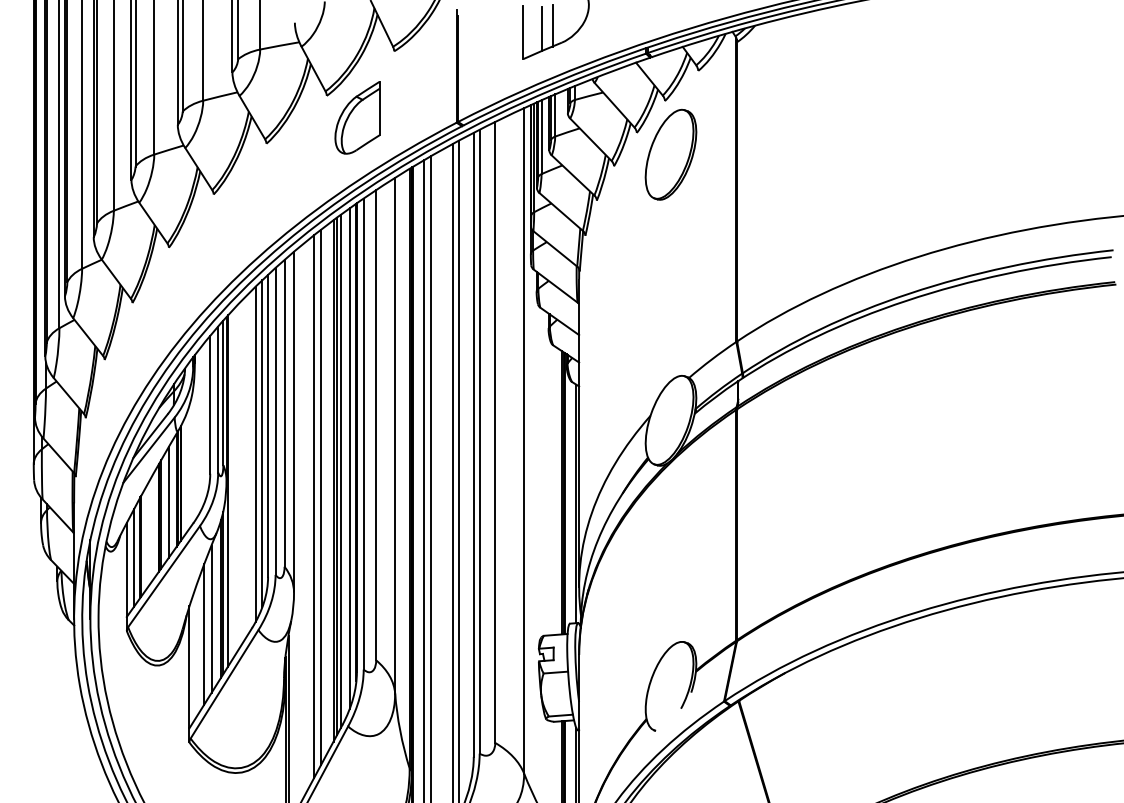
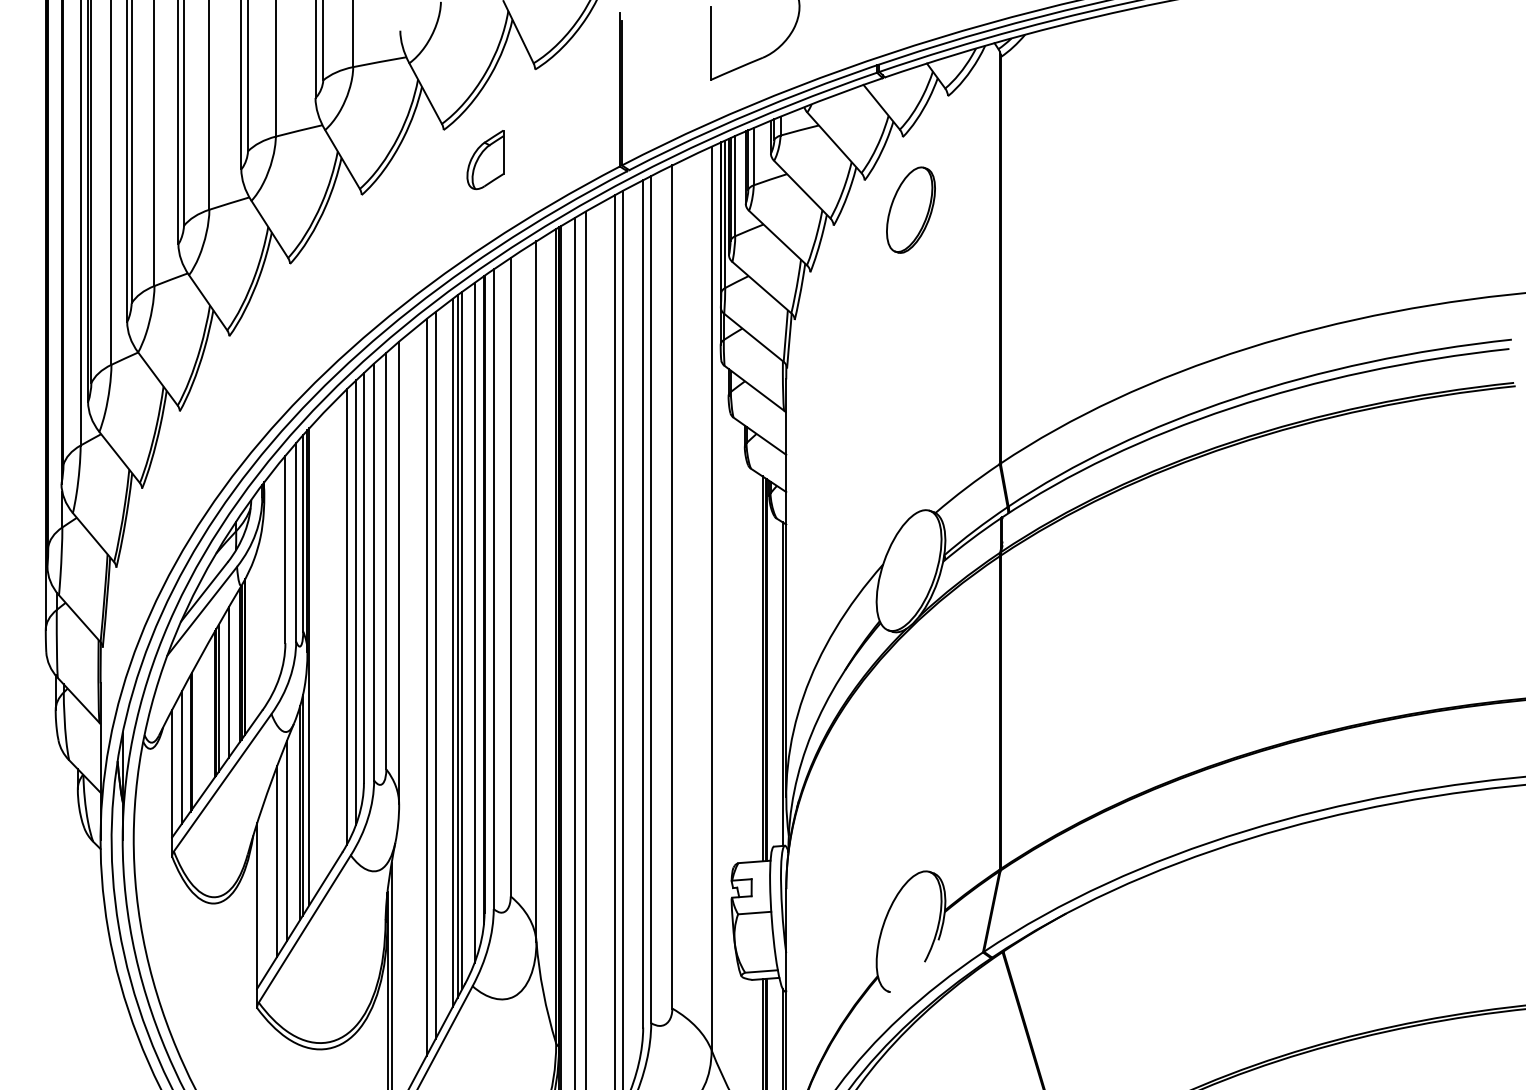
line: (552, 25) -> (750, 34), removed
line: (541, 29) -> (735, 39), removed
part: (357, 117) -> (485, 159), size x0.6
part: (670, 155) -> (910, 210), size x0.7

